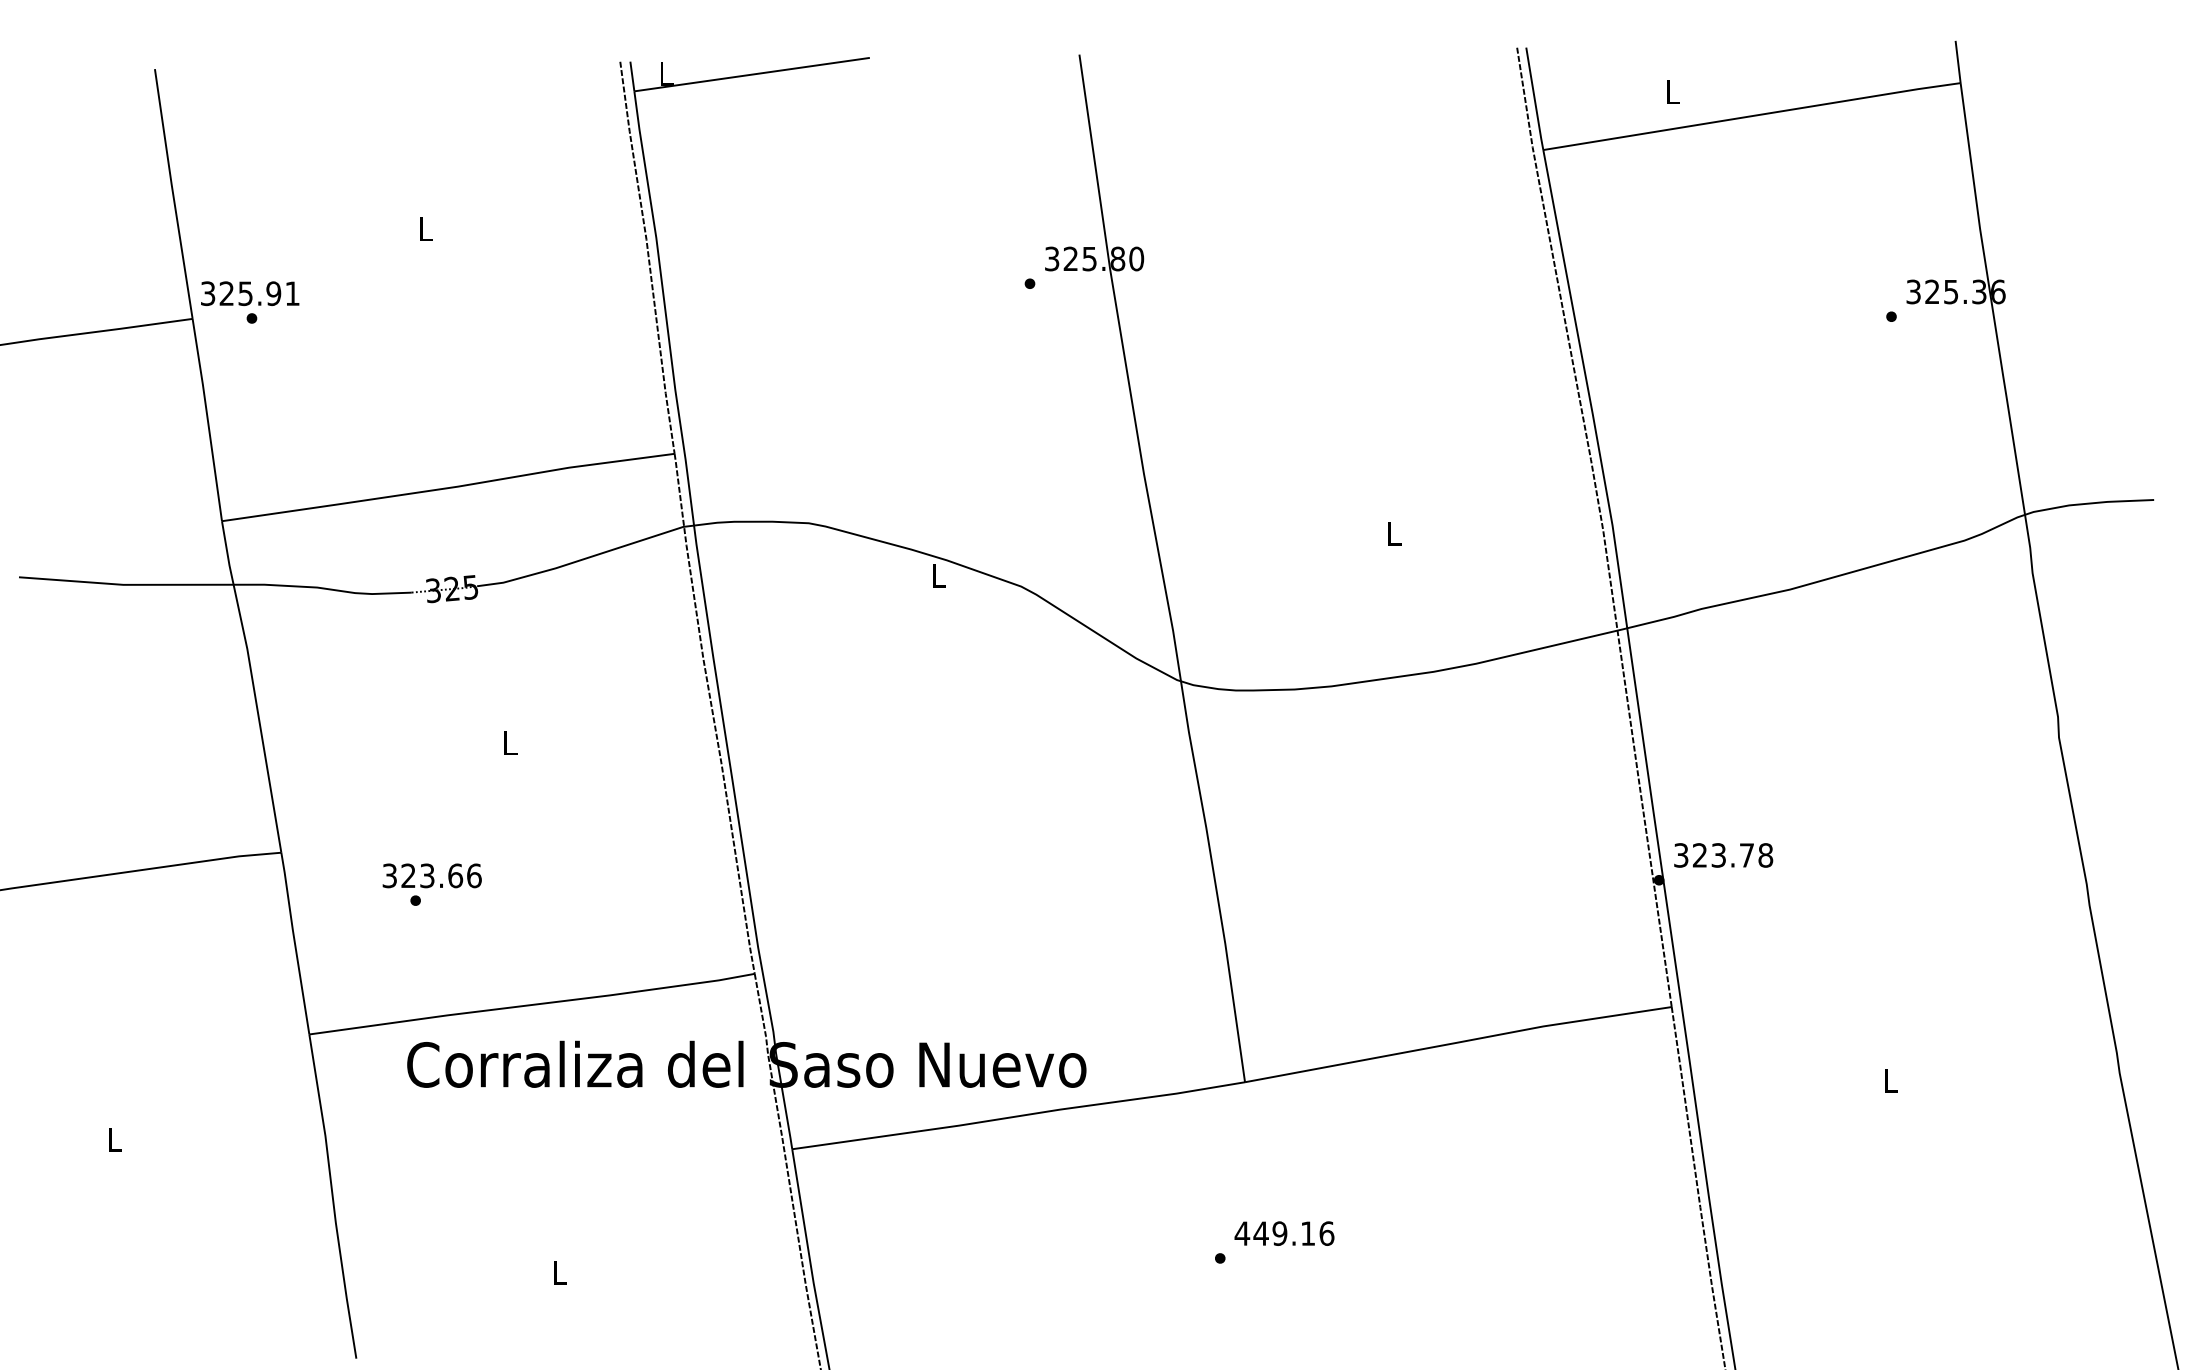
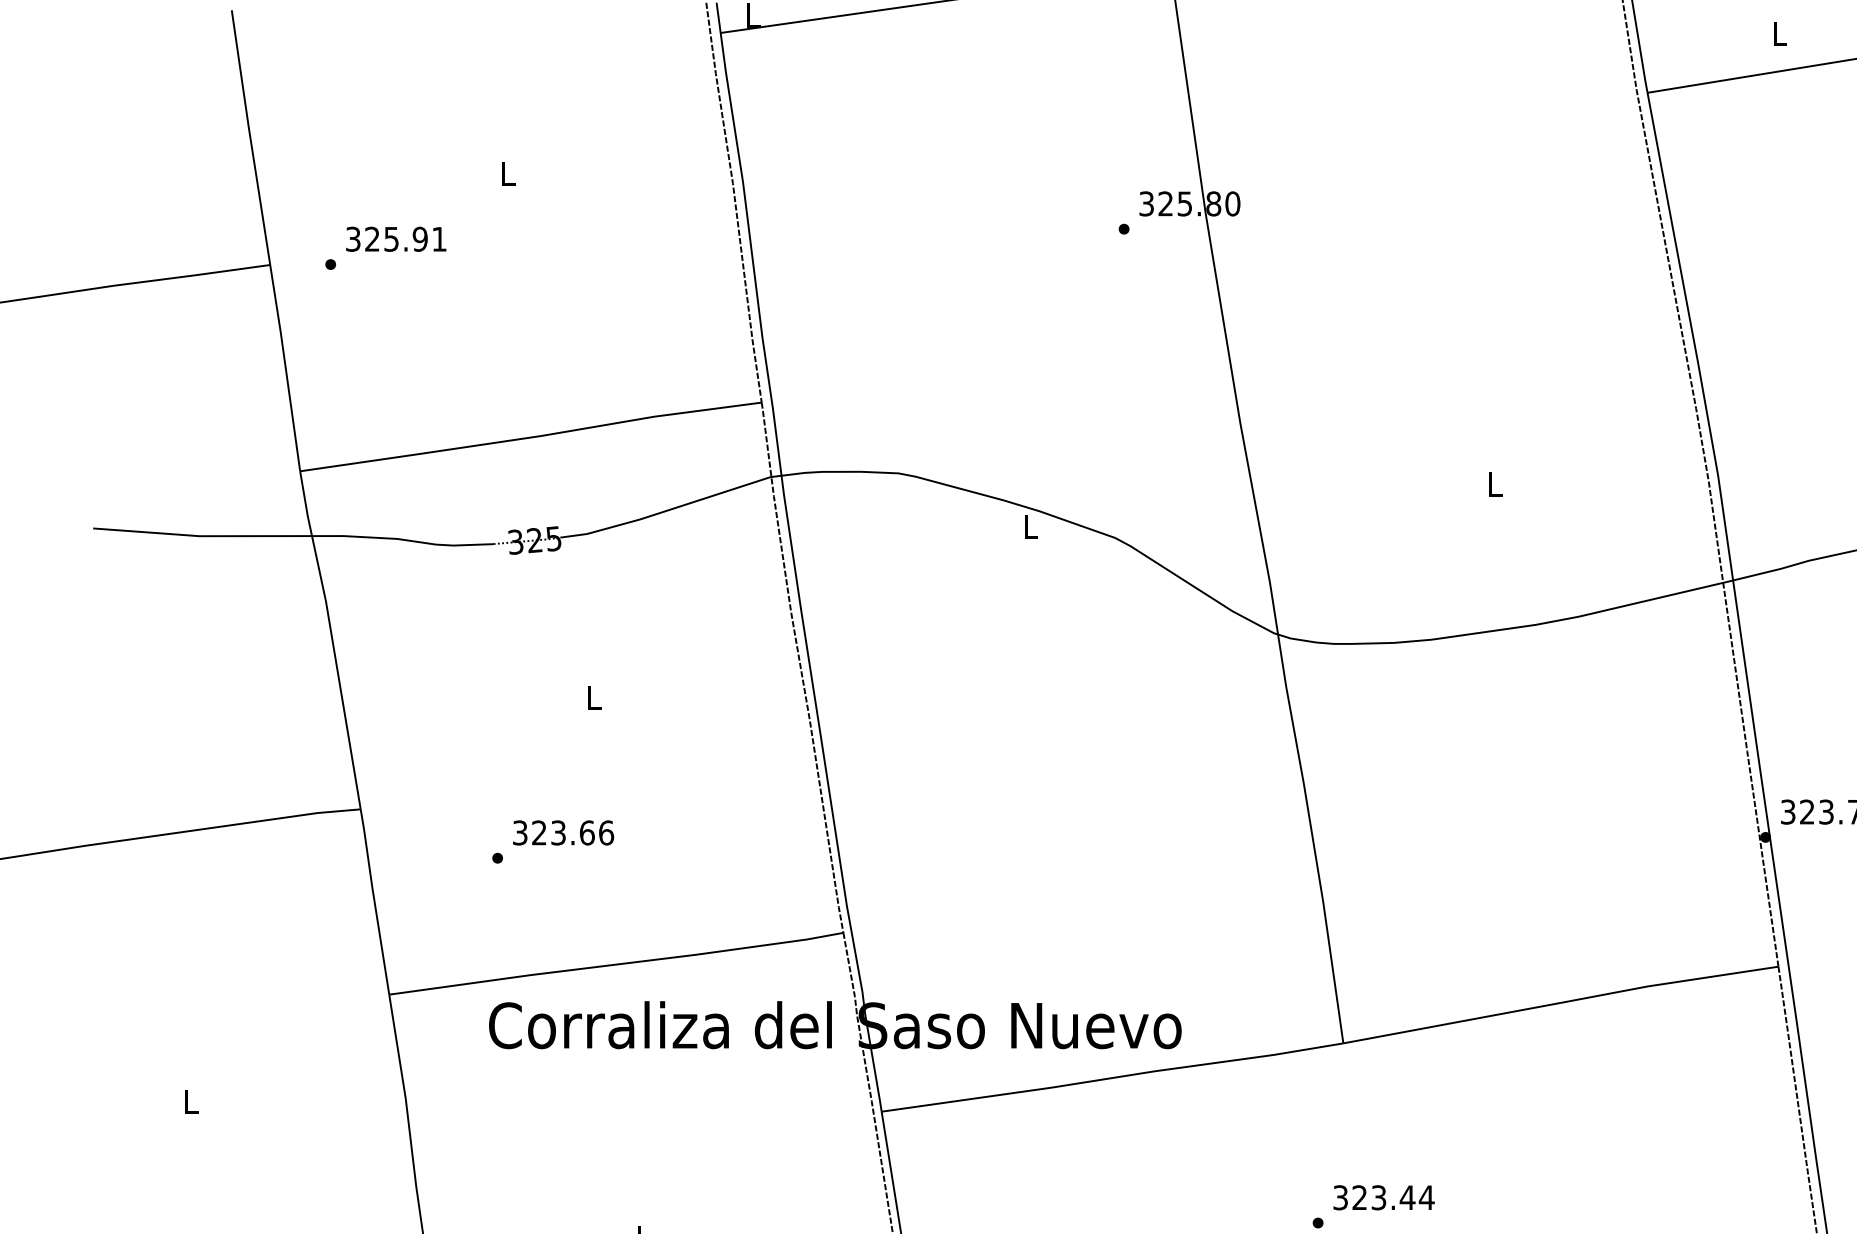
text: (250, 293) -> (396, 239), moved
text: (431, 875) -> (562, 832), moved
text: (1284, 1233) -> (1383, 1197), 449.16 -> 323.44

